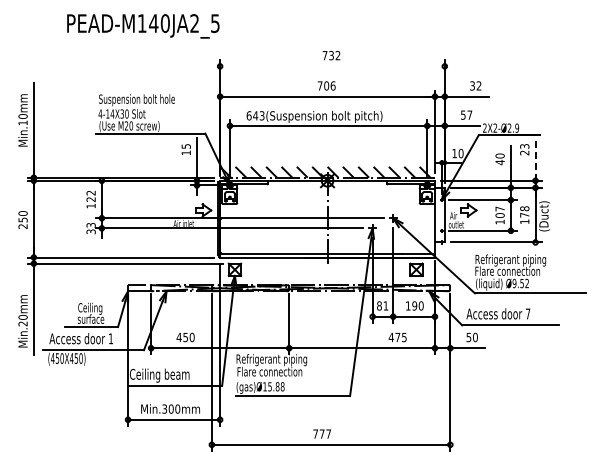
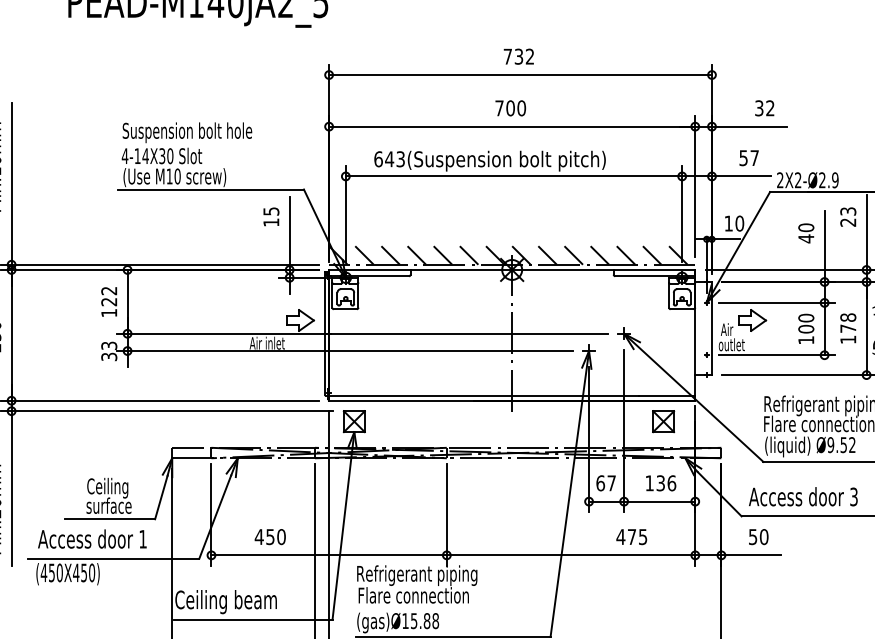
line: (332, 66) -> (520, 75), added
text: (333, 85) -> (522, 107), 706 -> 700
text: (126, 125) -> (169, 175), M20 -> M10
line: (535, 158) -> (866, 231), dashed -> solid
text: (499, 208) -> (805, 317), 107 -> 100
text: (382, 305) -> (605, 482), 81 -> 67
text: (417, 305) -> (665, 482), 190 -> 136
text: (527, 313) -> (852, 496), 7 -> 3

